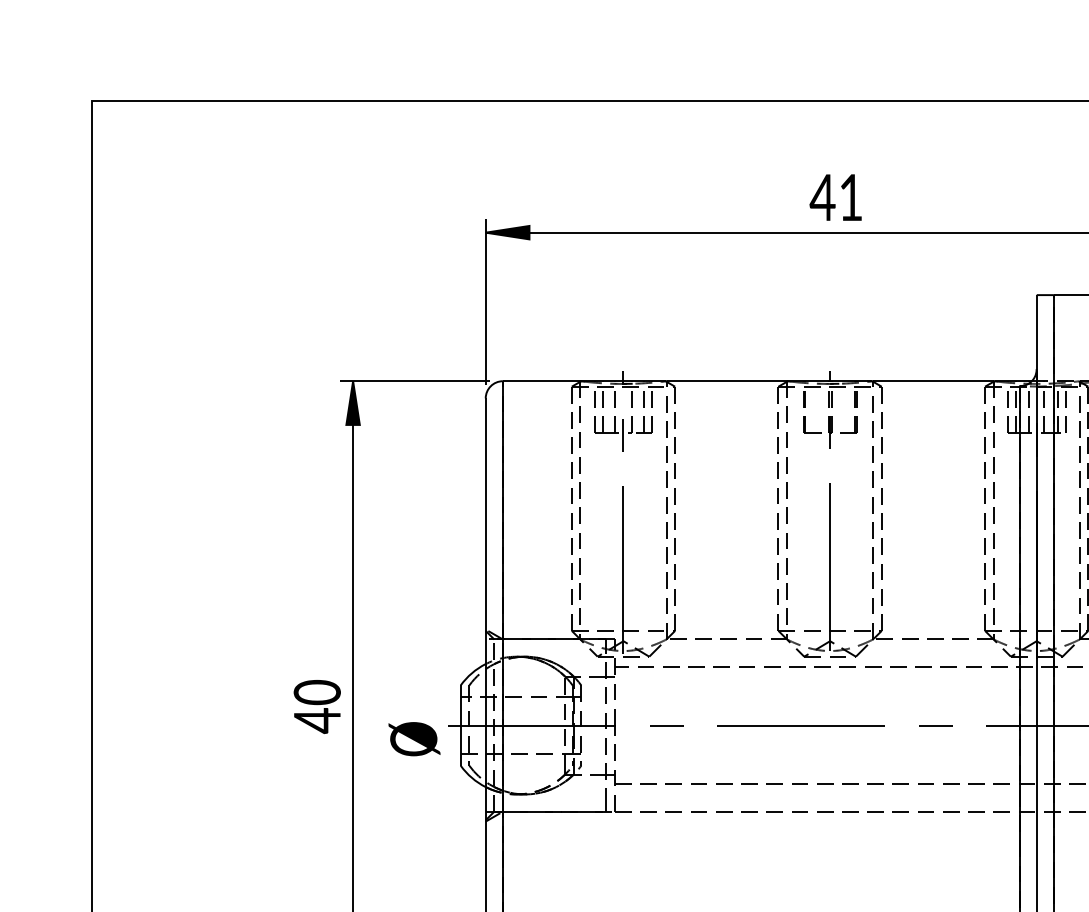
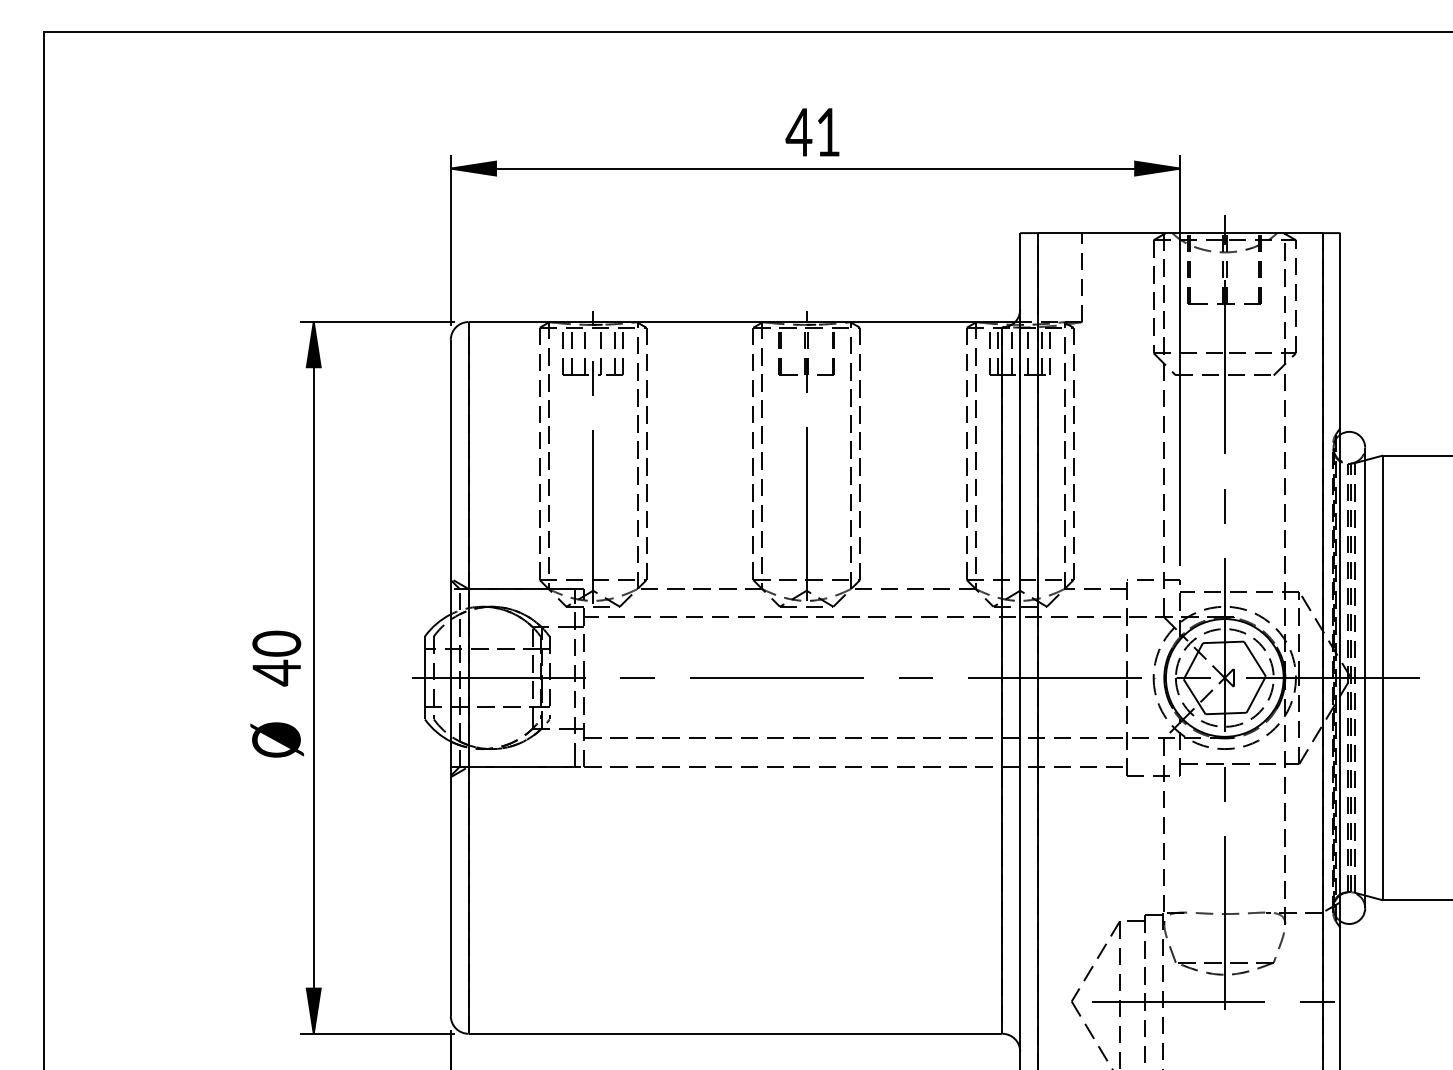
text: (413, 738) -> (276, 739), moved

